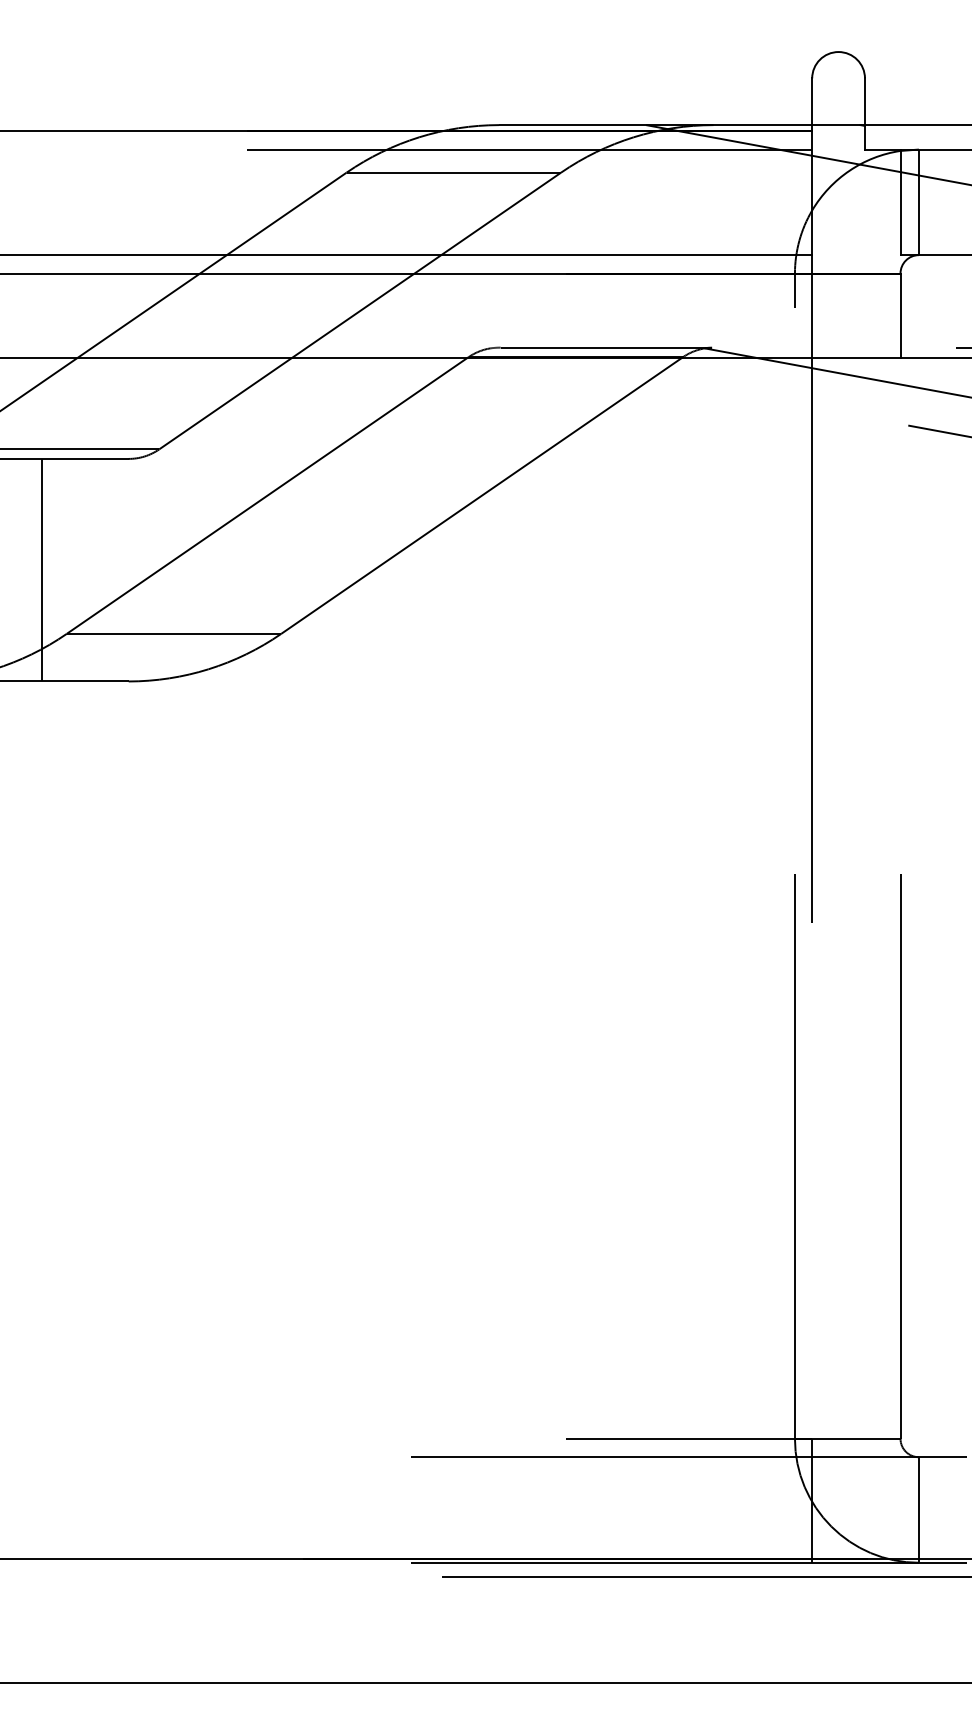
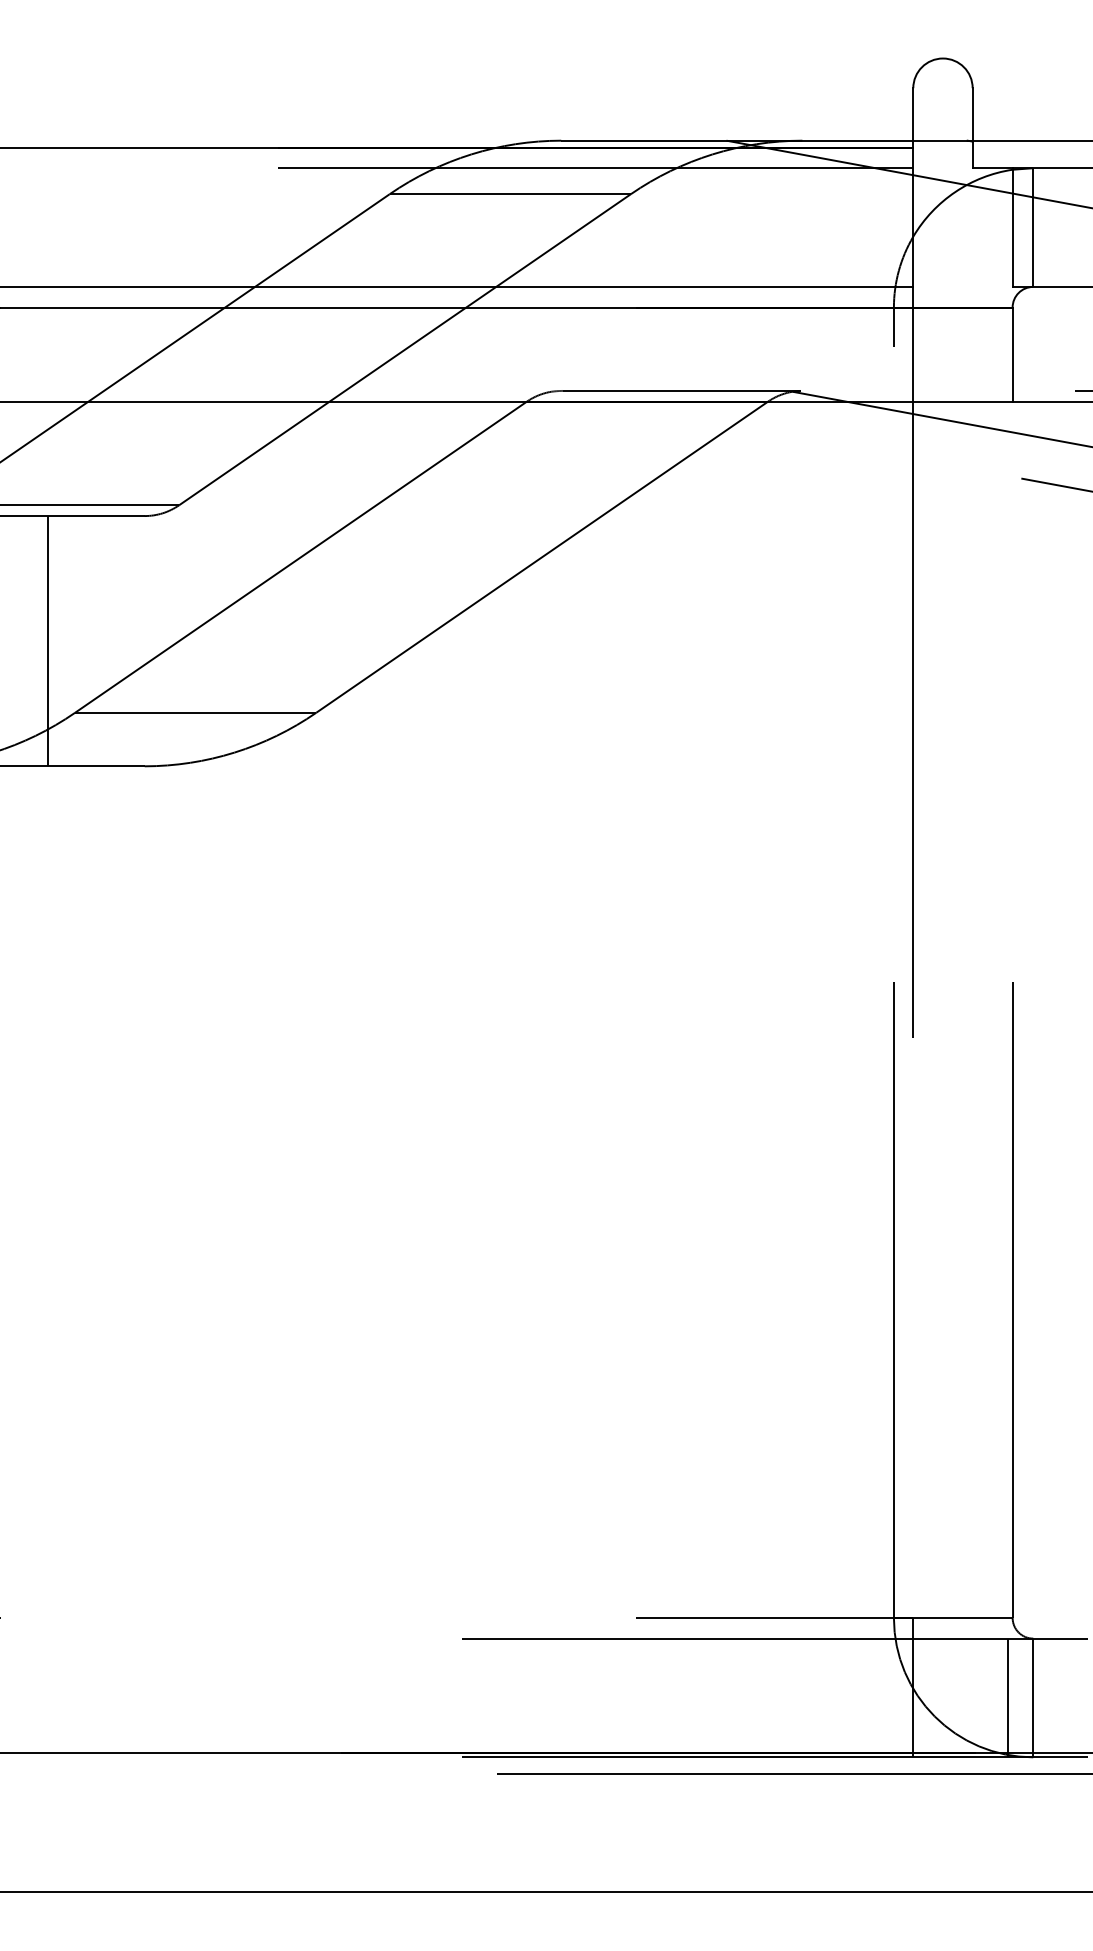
line: (895, 1509) -> (1007, 1697), added

